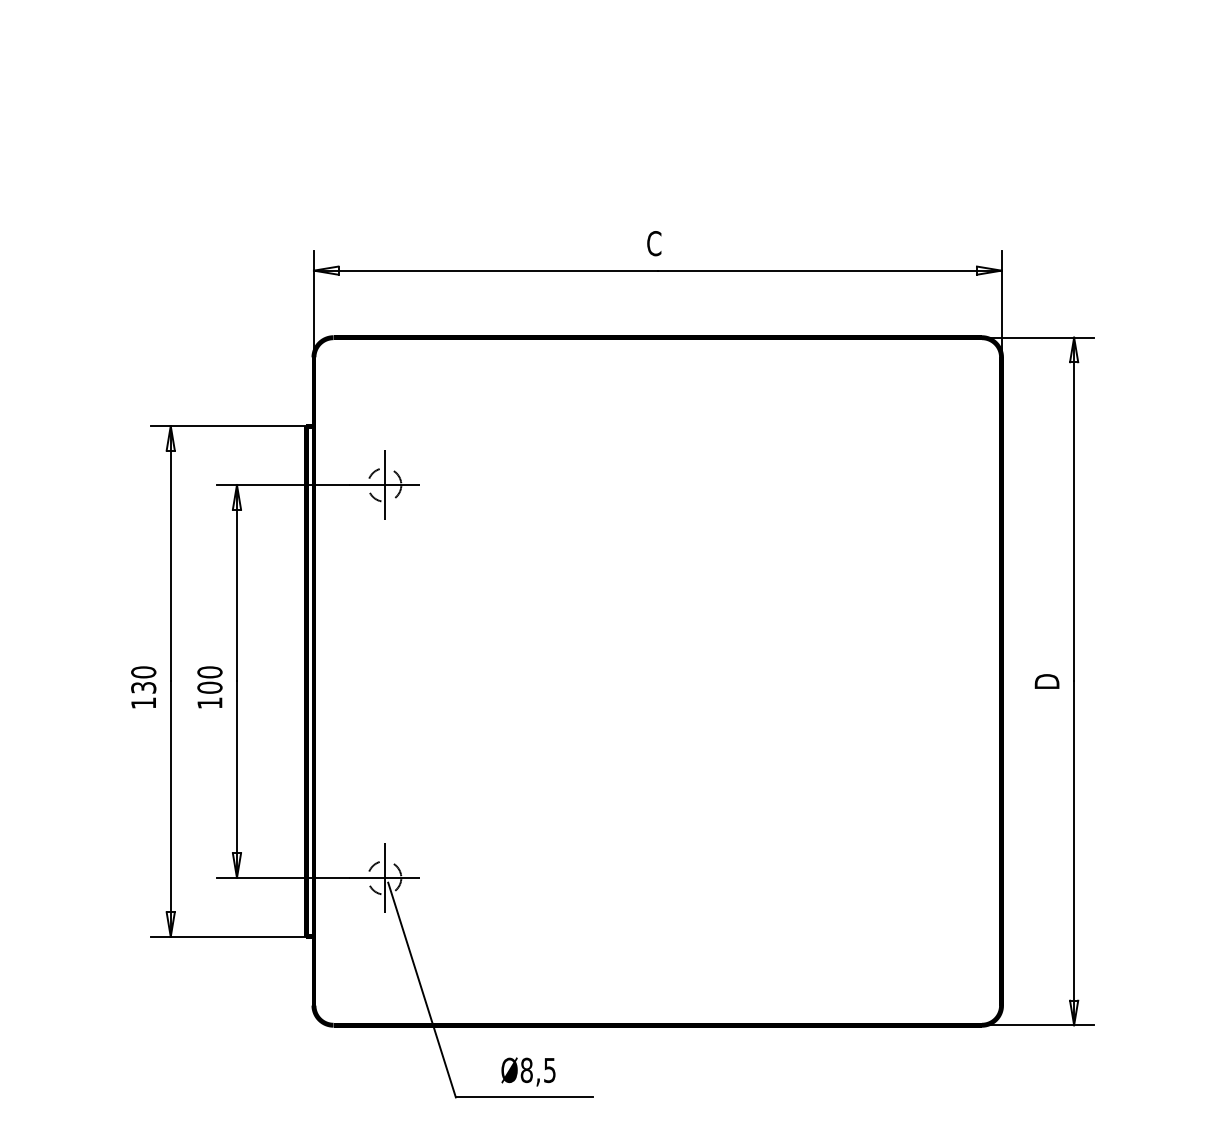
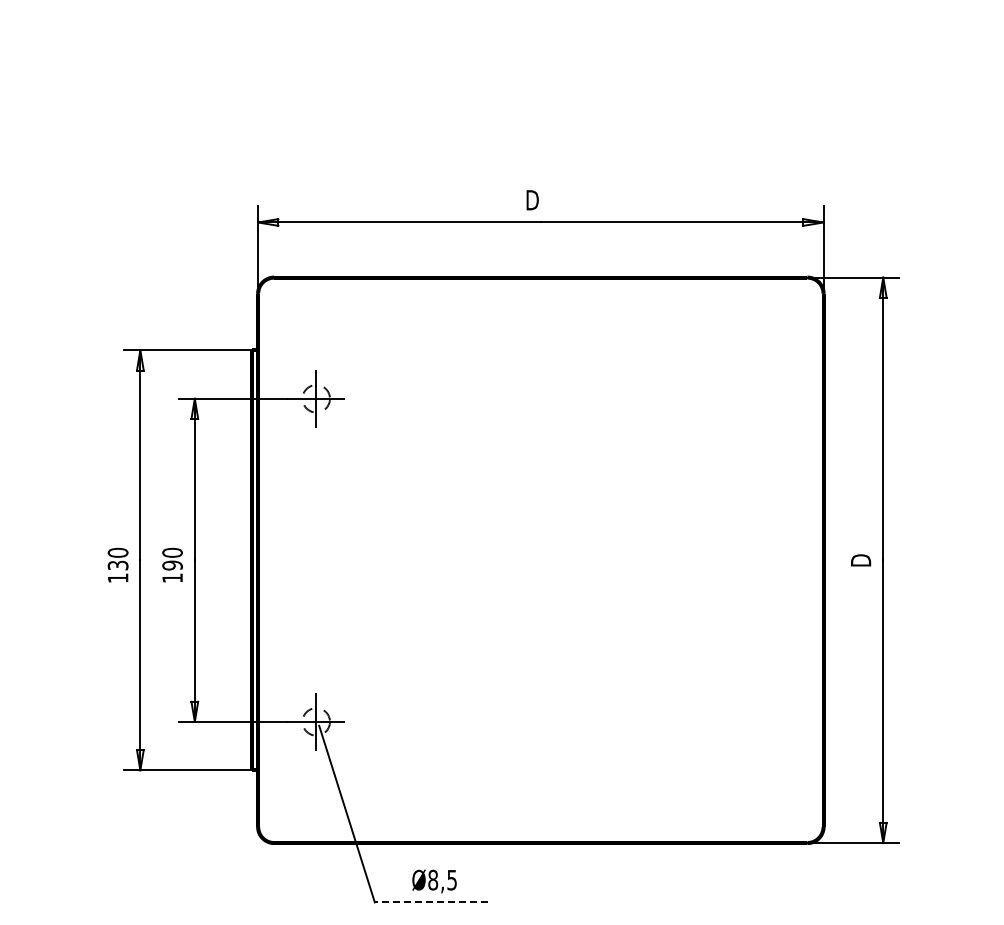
text: (650, 242) -> (534, 199), C -> D
text: (209, 687) -> (172, 565), 100 -> 190
line: (524, 1097) -> (431, 902), solid -> dashed

